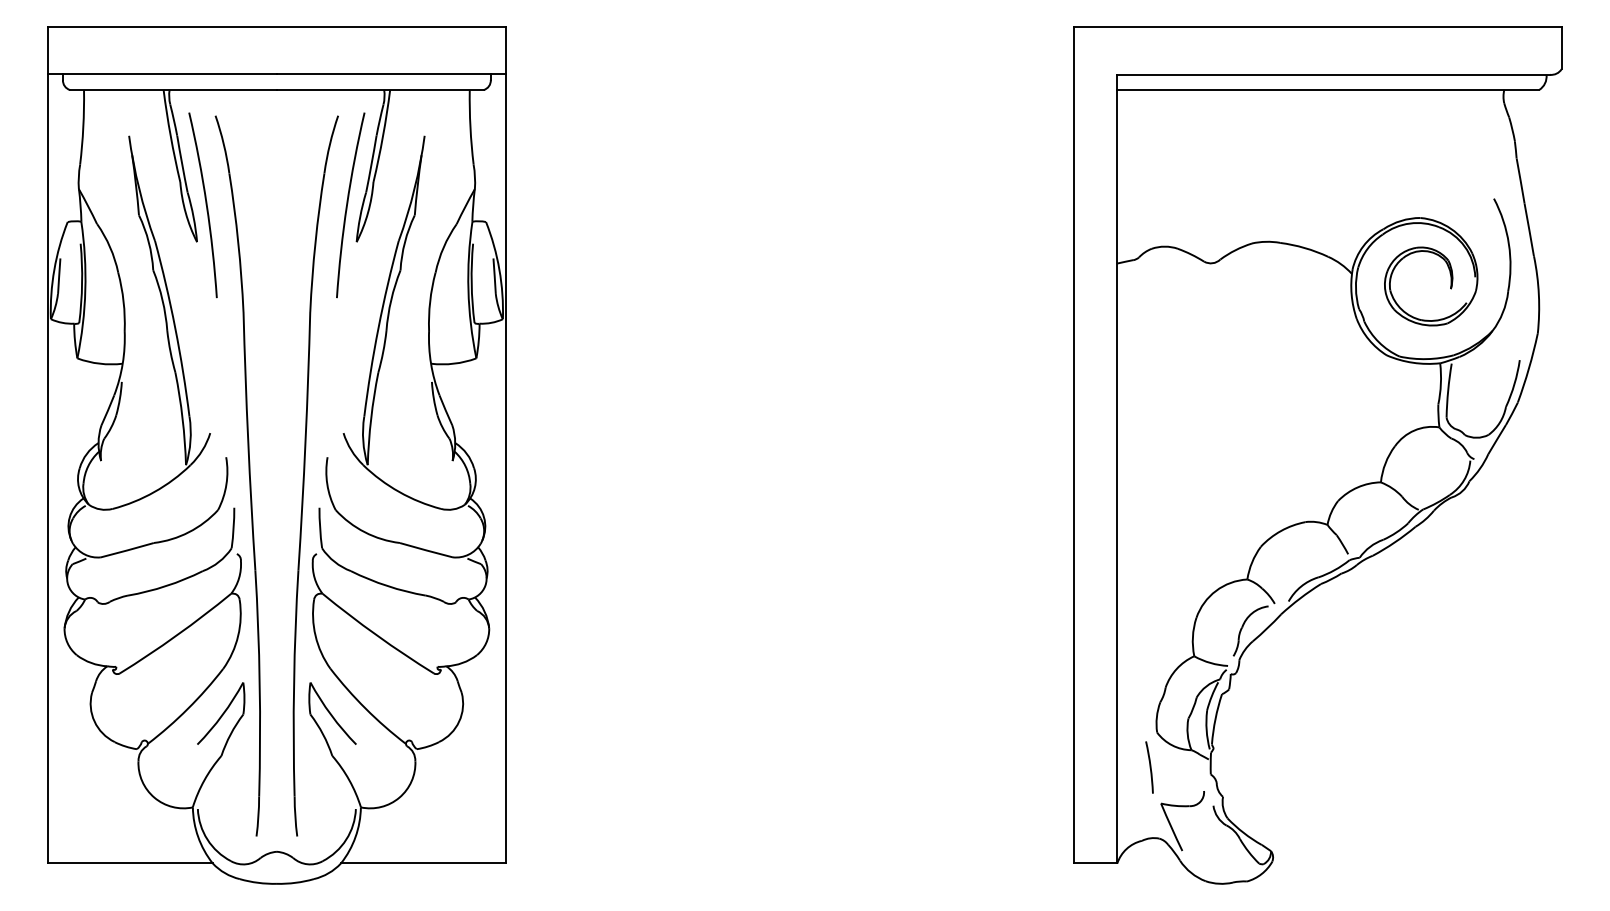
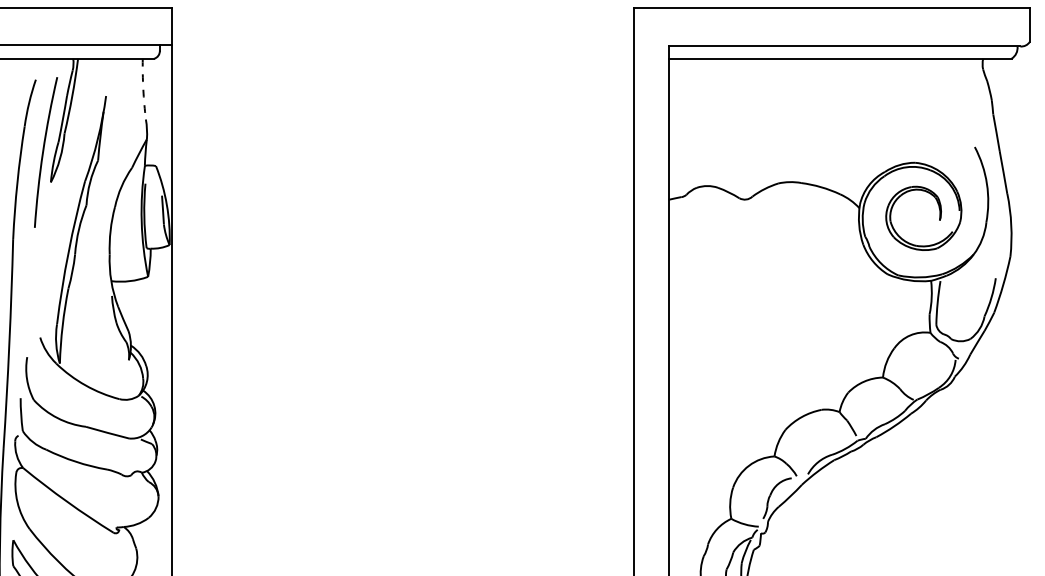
arc: (470, 127) -> (143, 89), solid -> dashed

